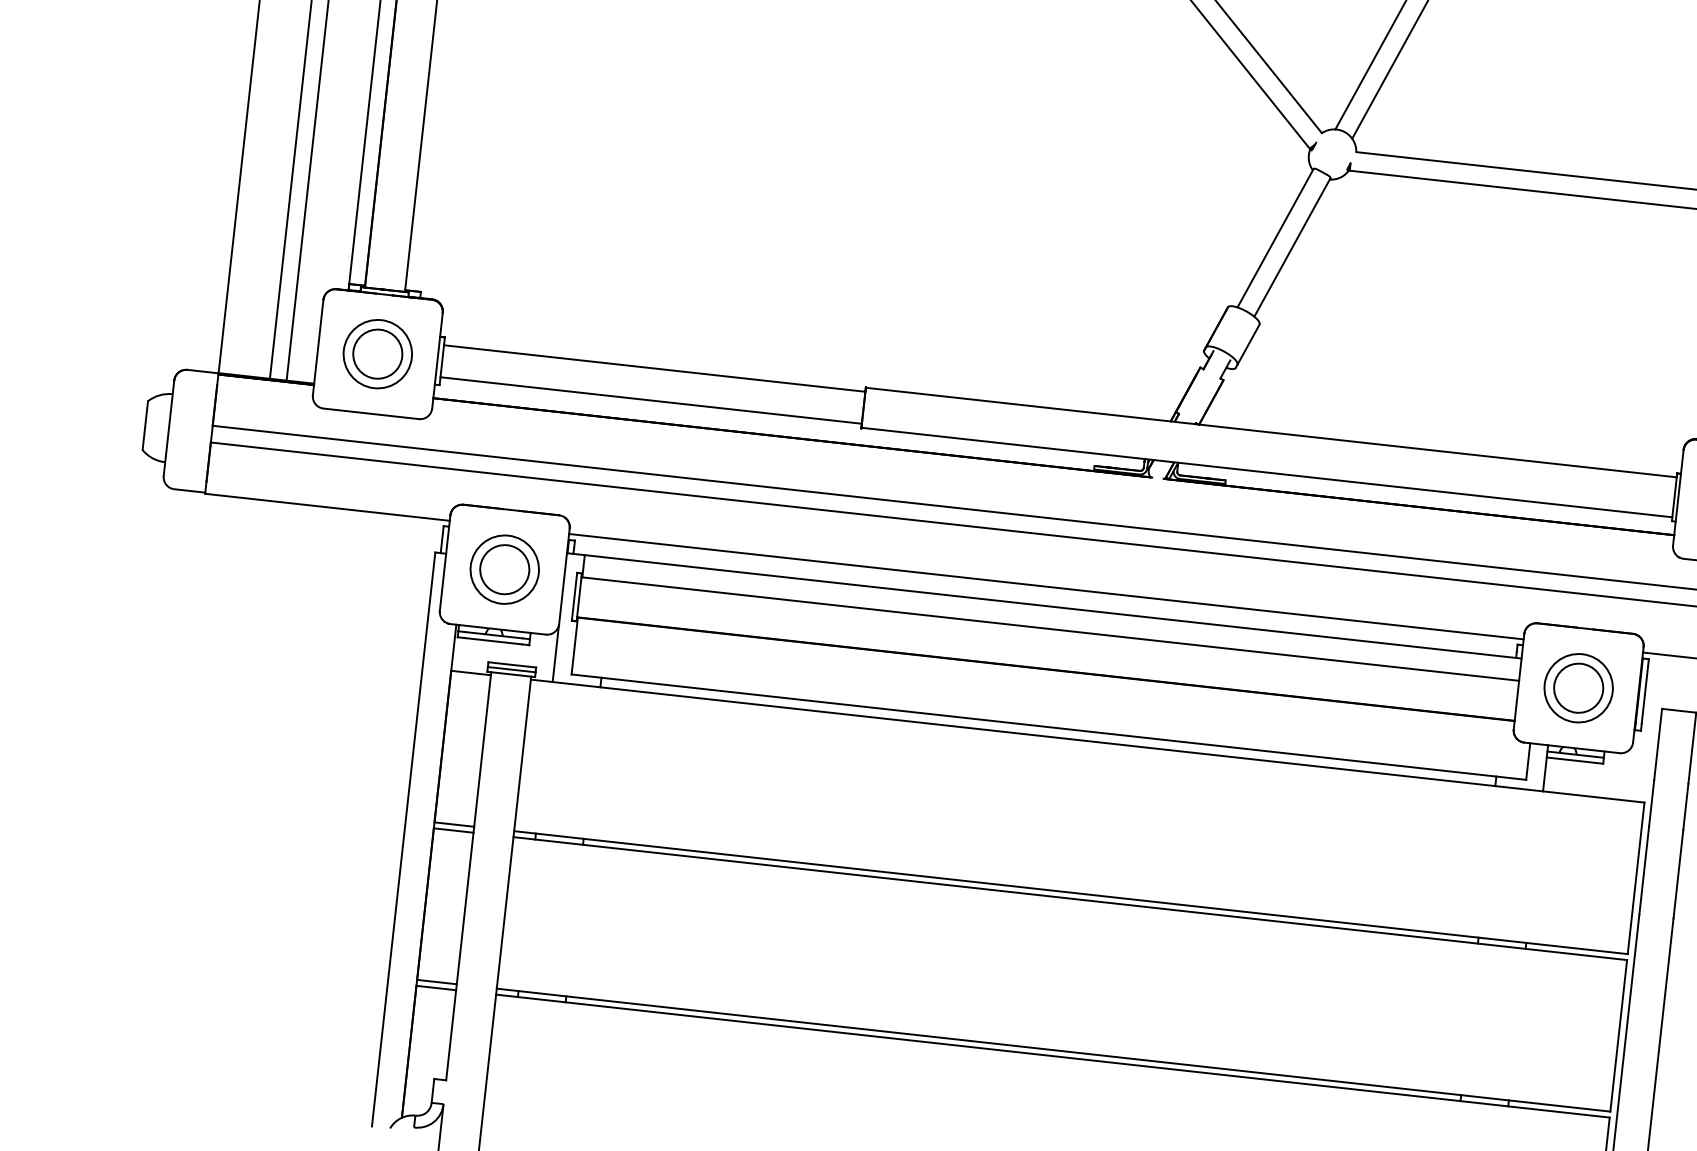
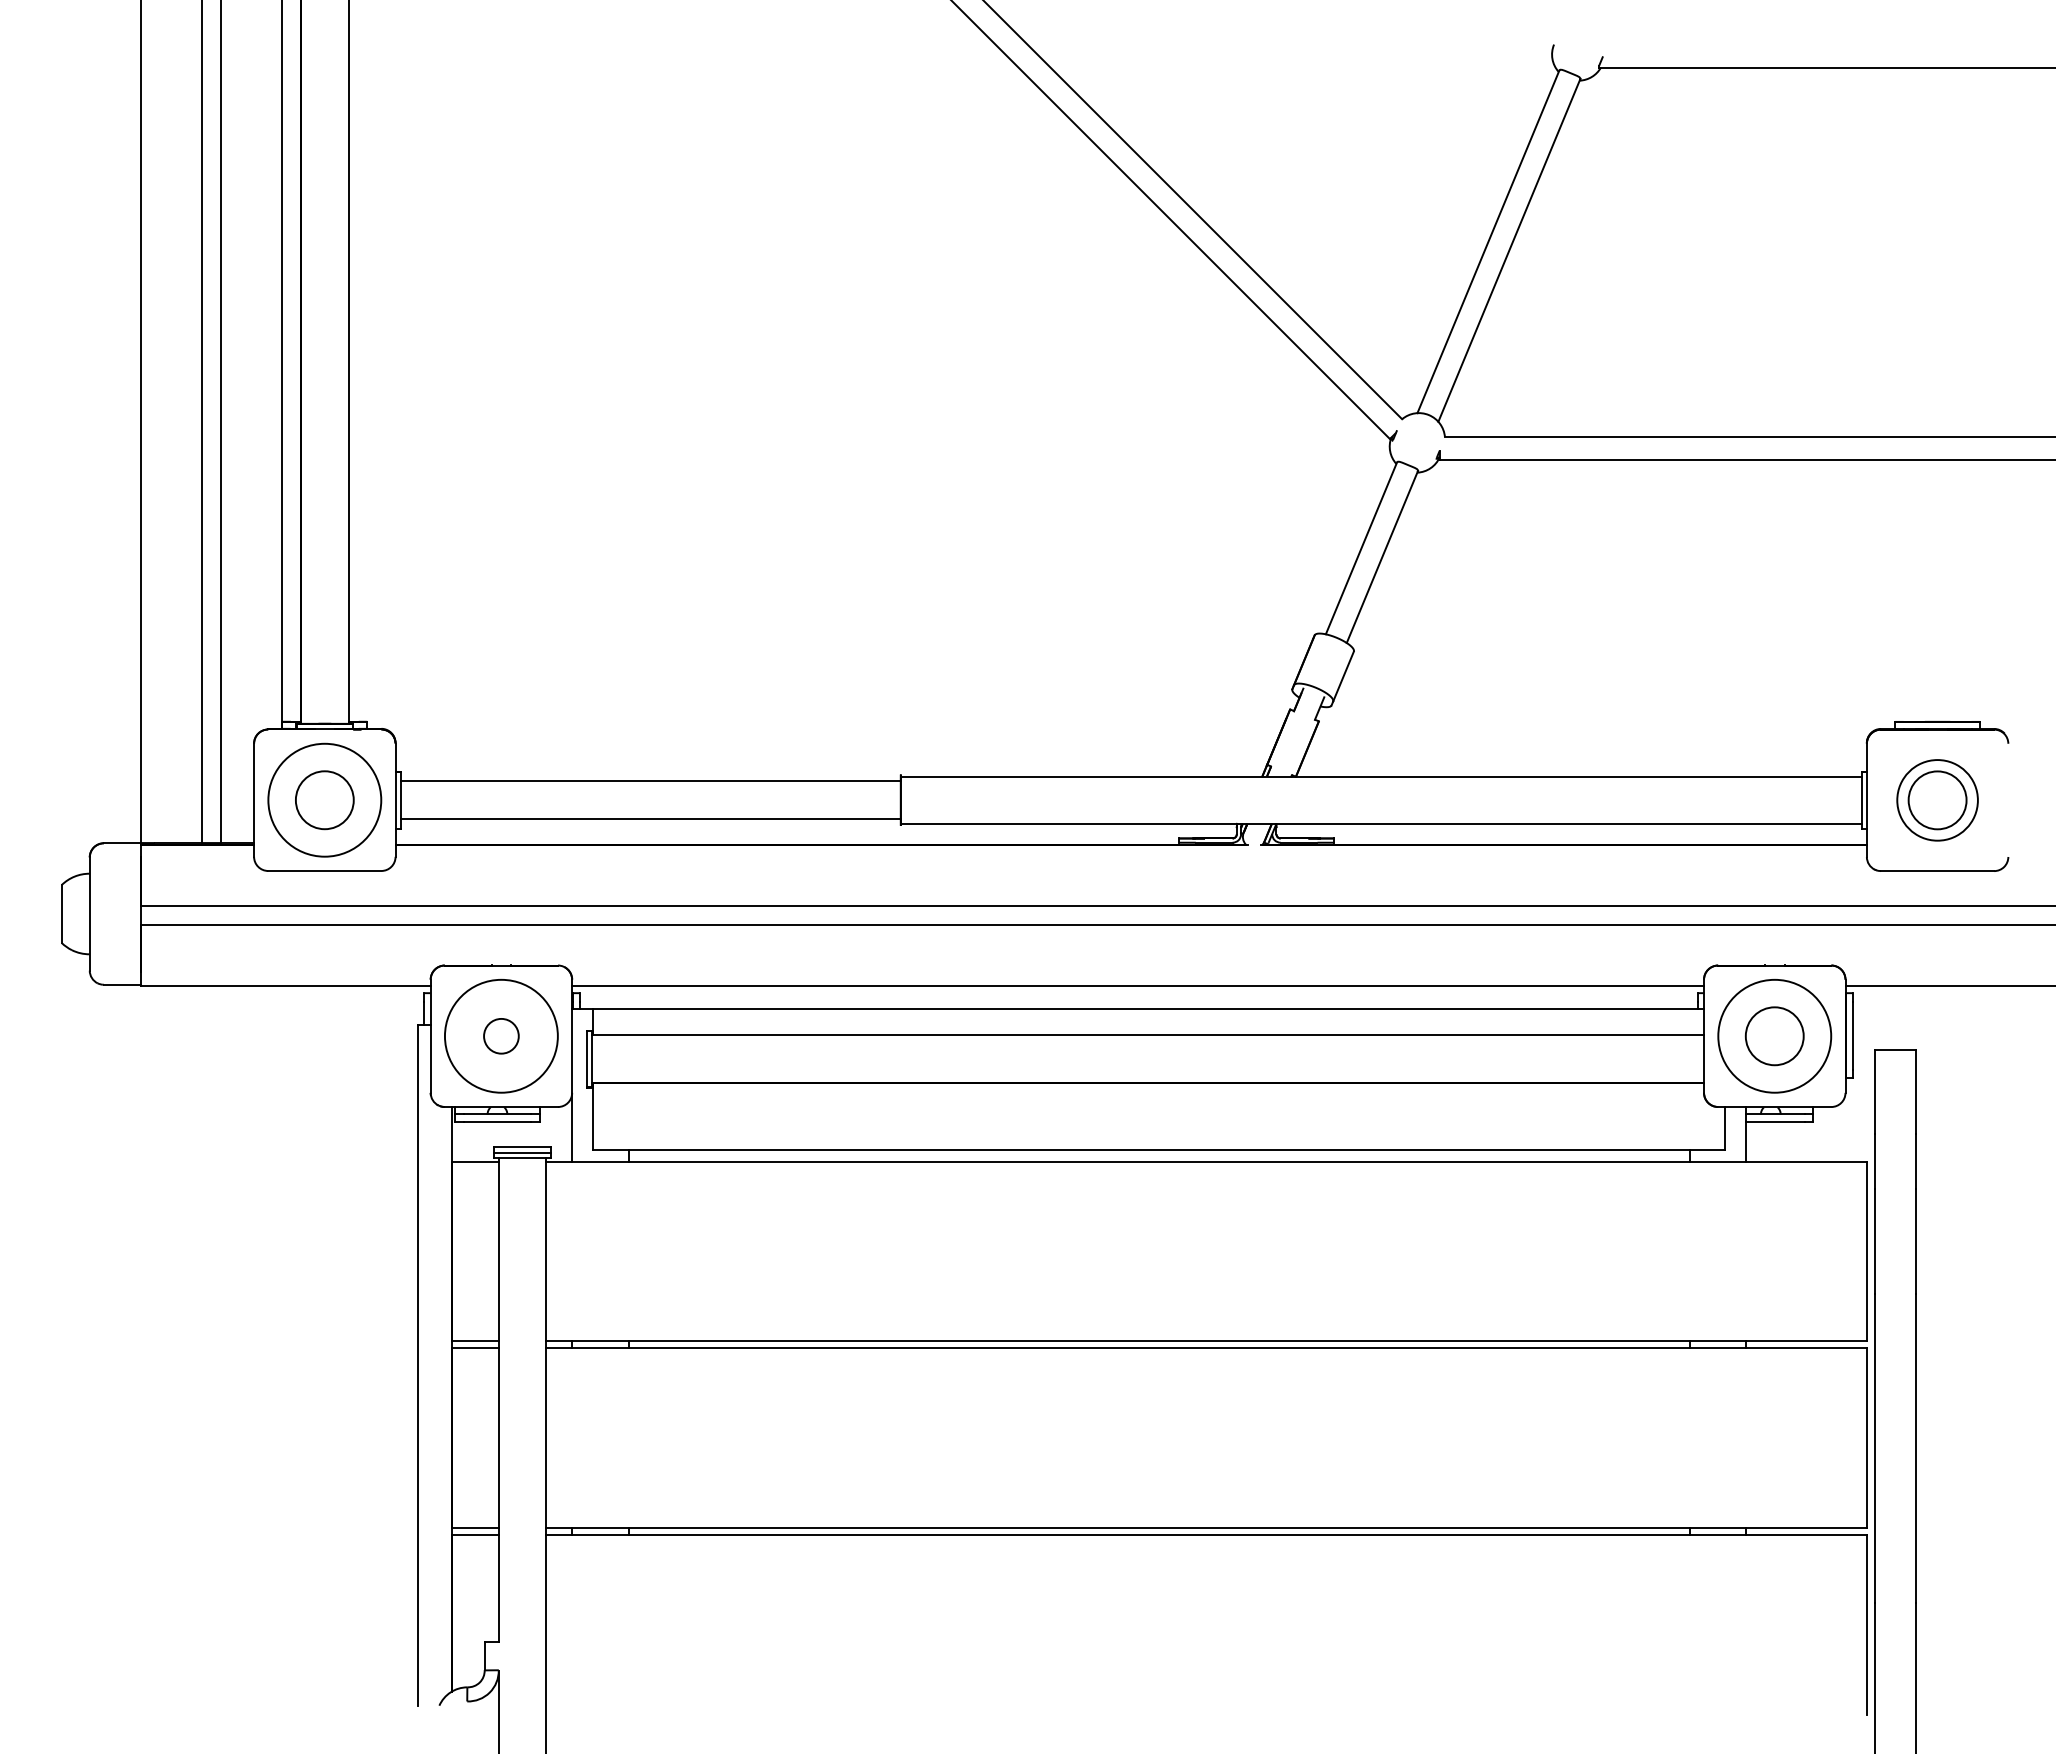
circle: (377, 353) -> (324, 799), size x1.4
circle: (504, 569) -> (501, 1035), size x1.4
circle: (504, 569) -> (501, 1036), size x0.6
circle: (1578, 687) -> (1774, 1035), size x1.4

